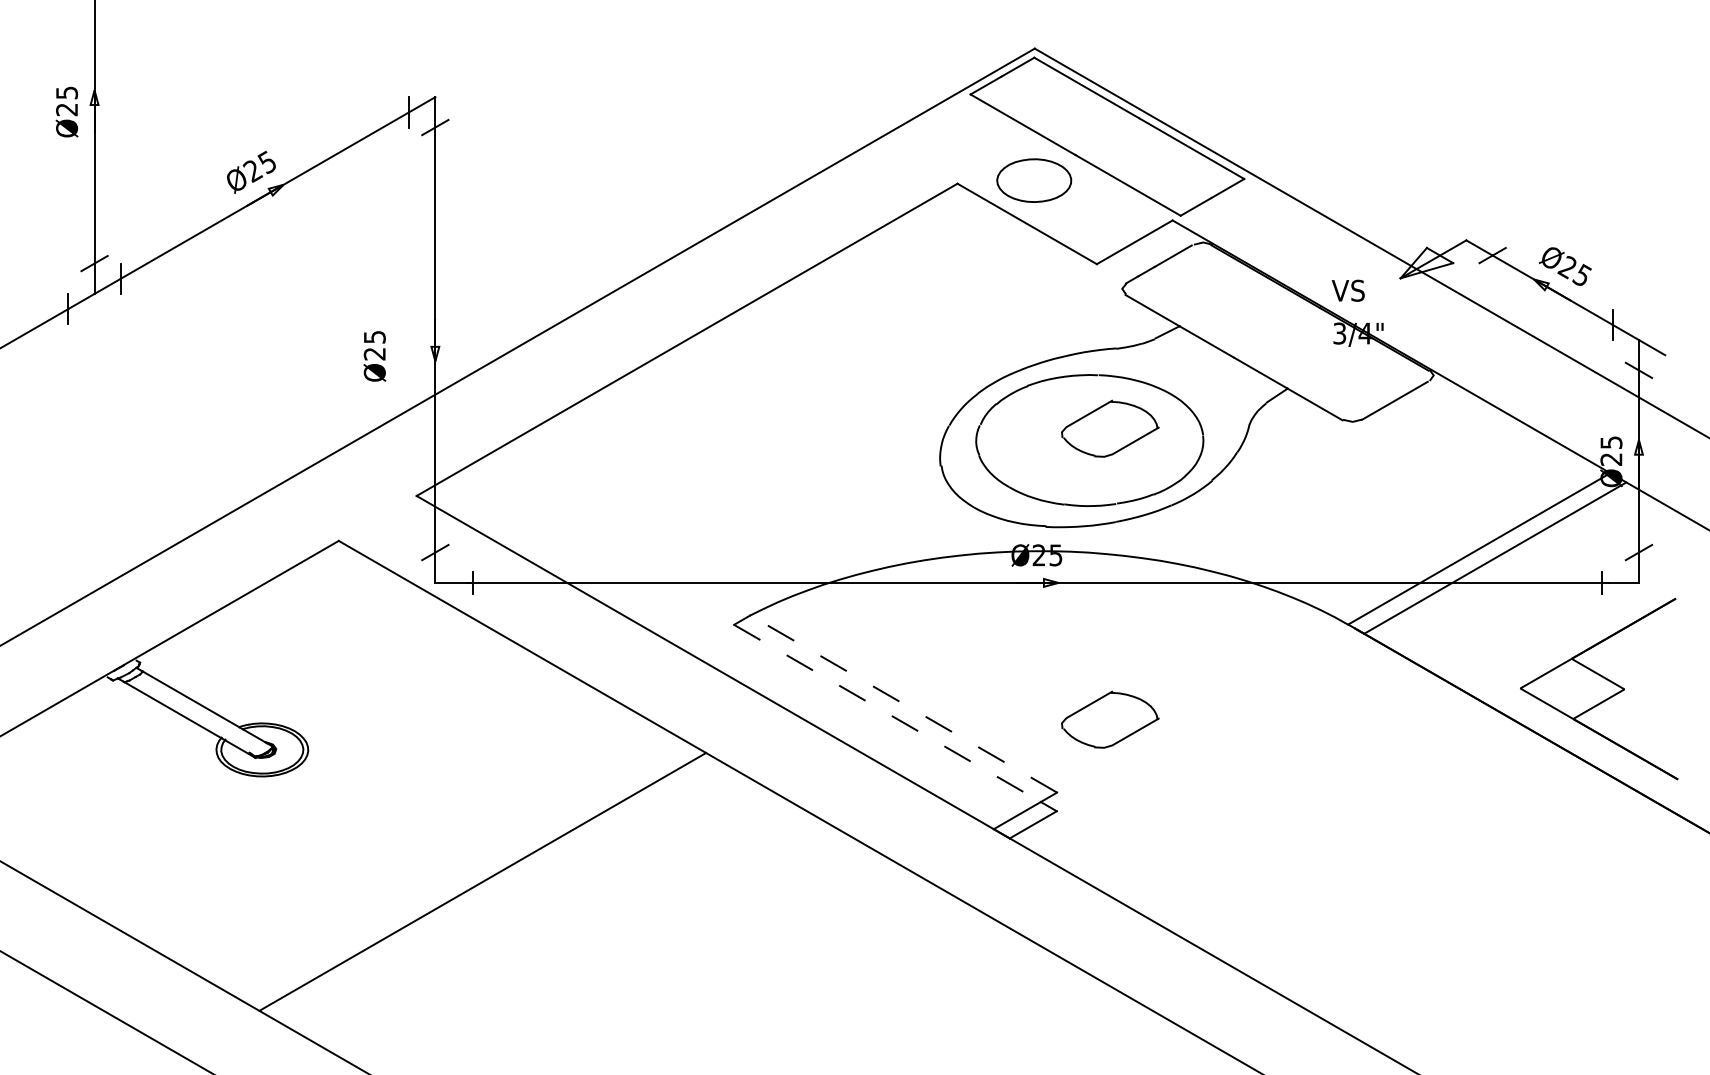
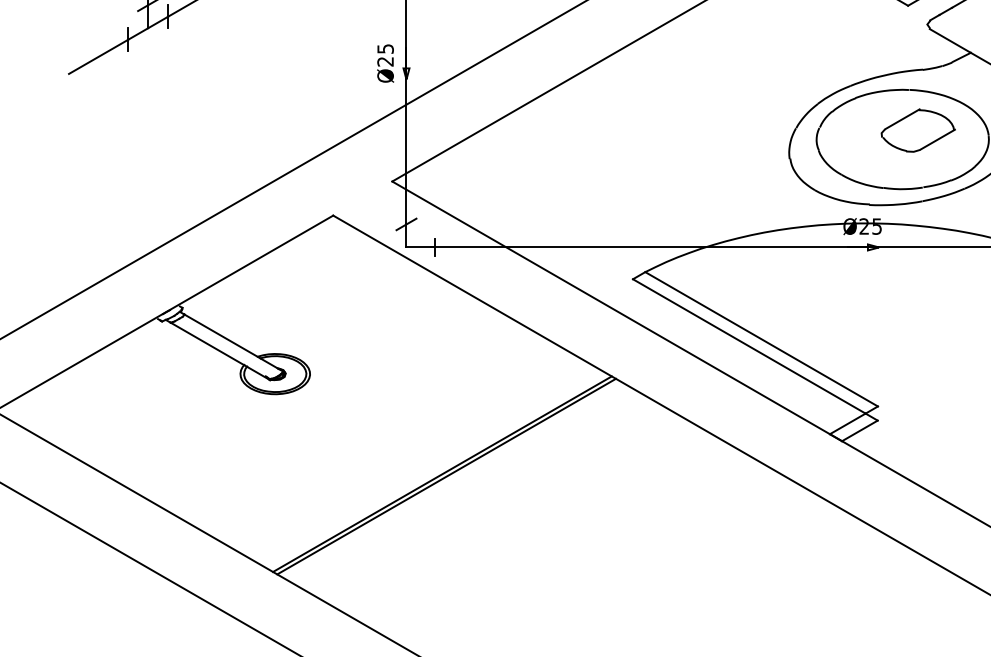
text: (374, 356) -> (385, 63), moved
line: (903, 703) -> (761, 338), dashed -> solid
line: (887, 713) -> (749, 346), dashed -> solid
part: (1110, 719) -> (918, 351), removed
line: (488, 885) -> (446, 476), added

